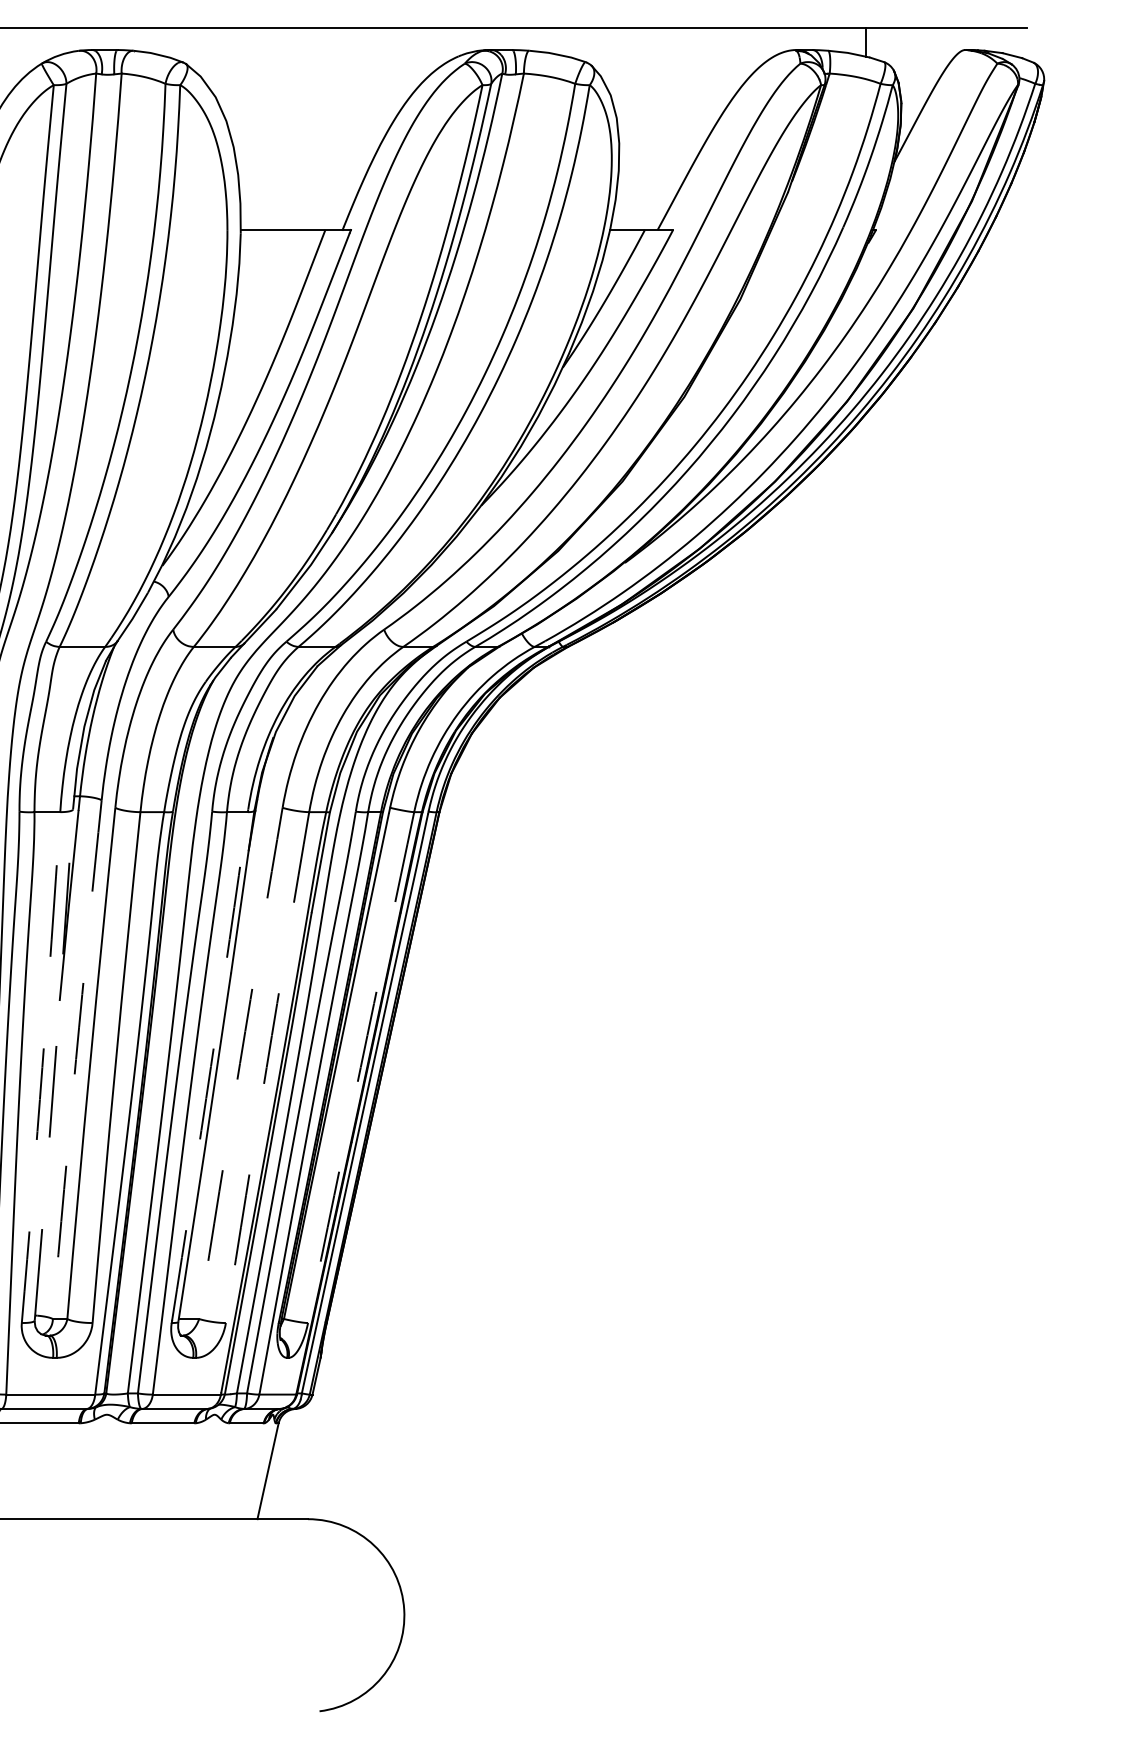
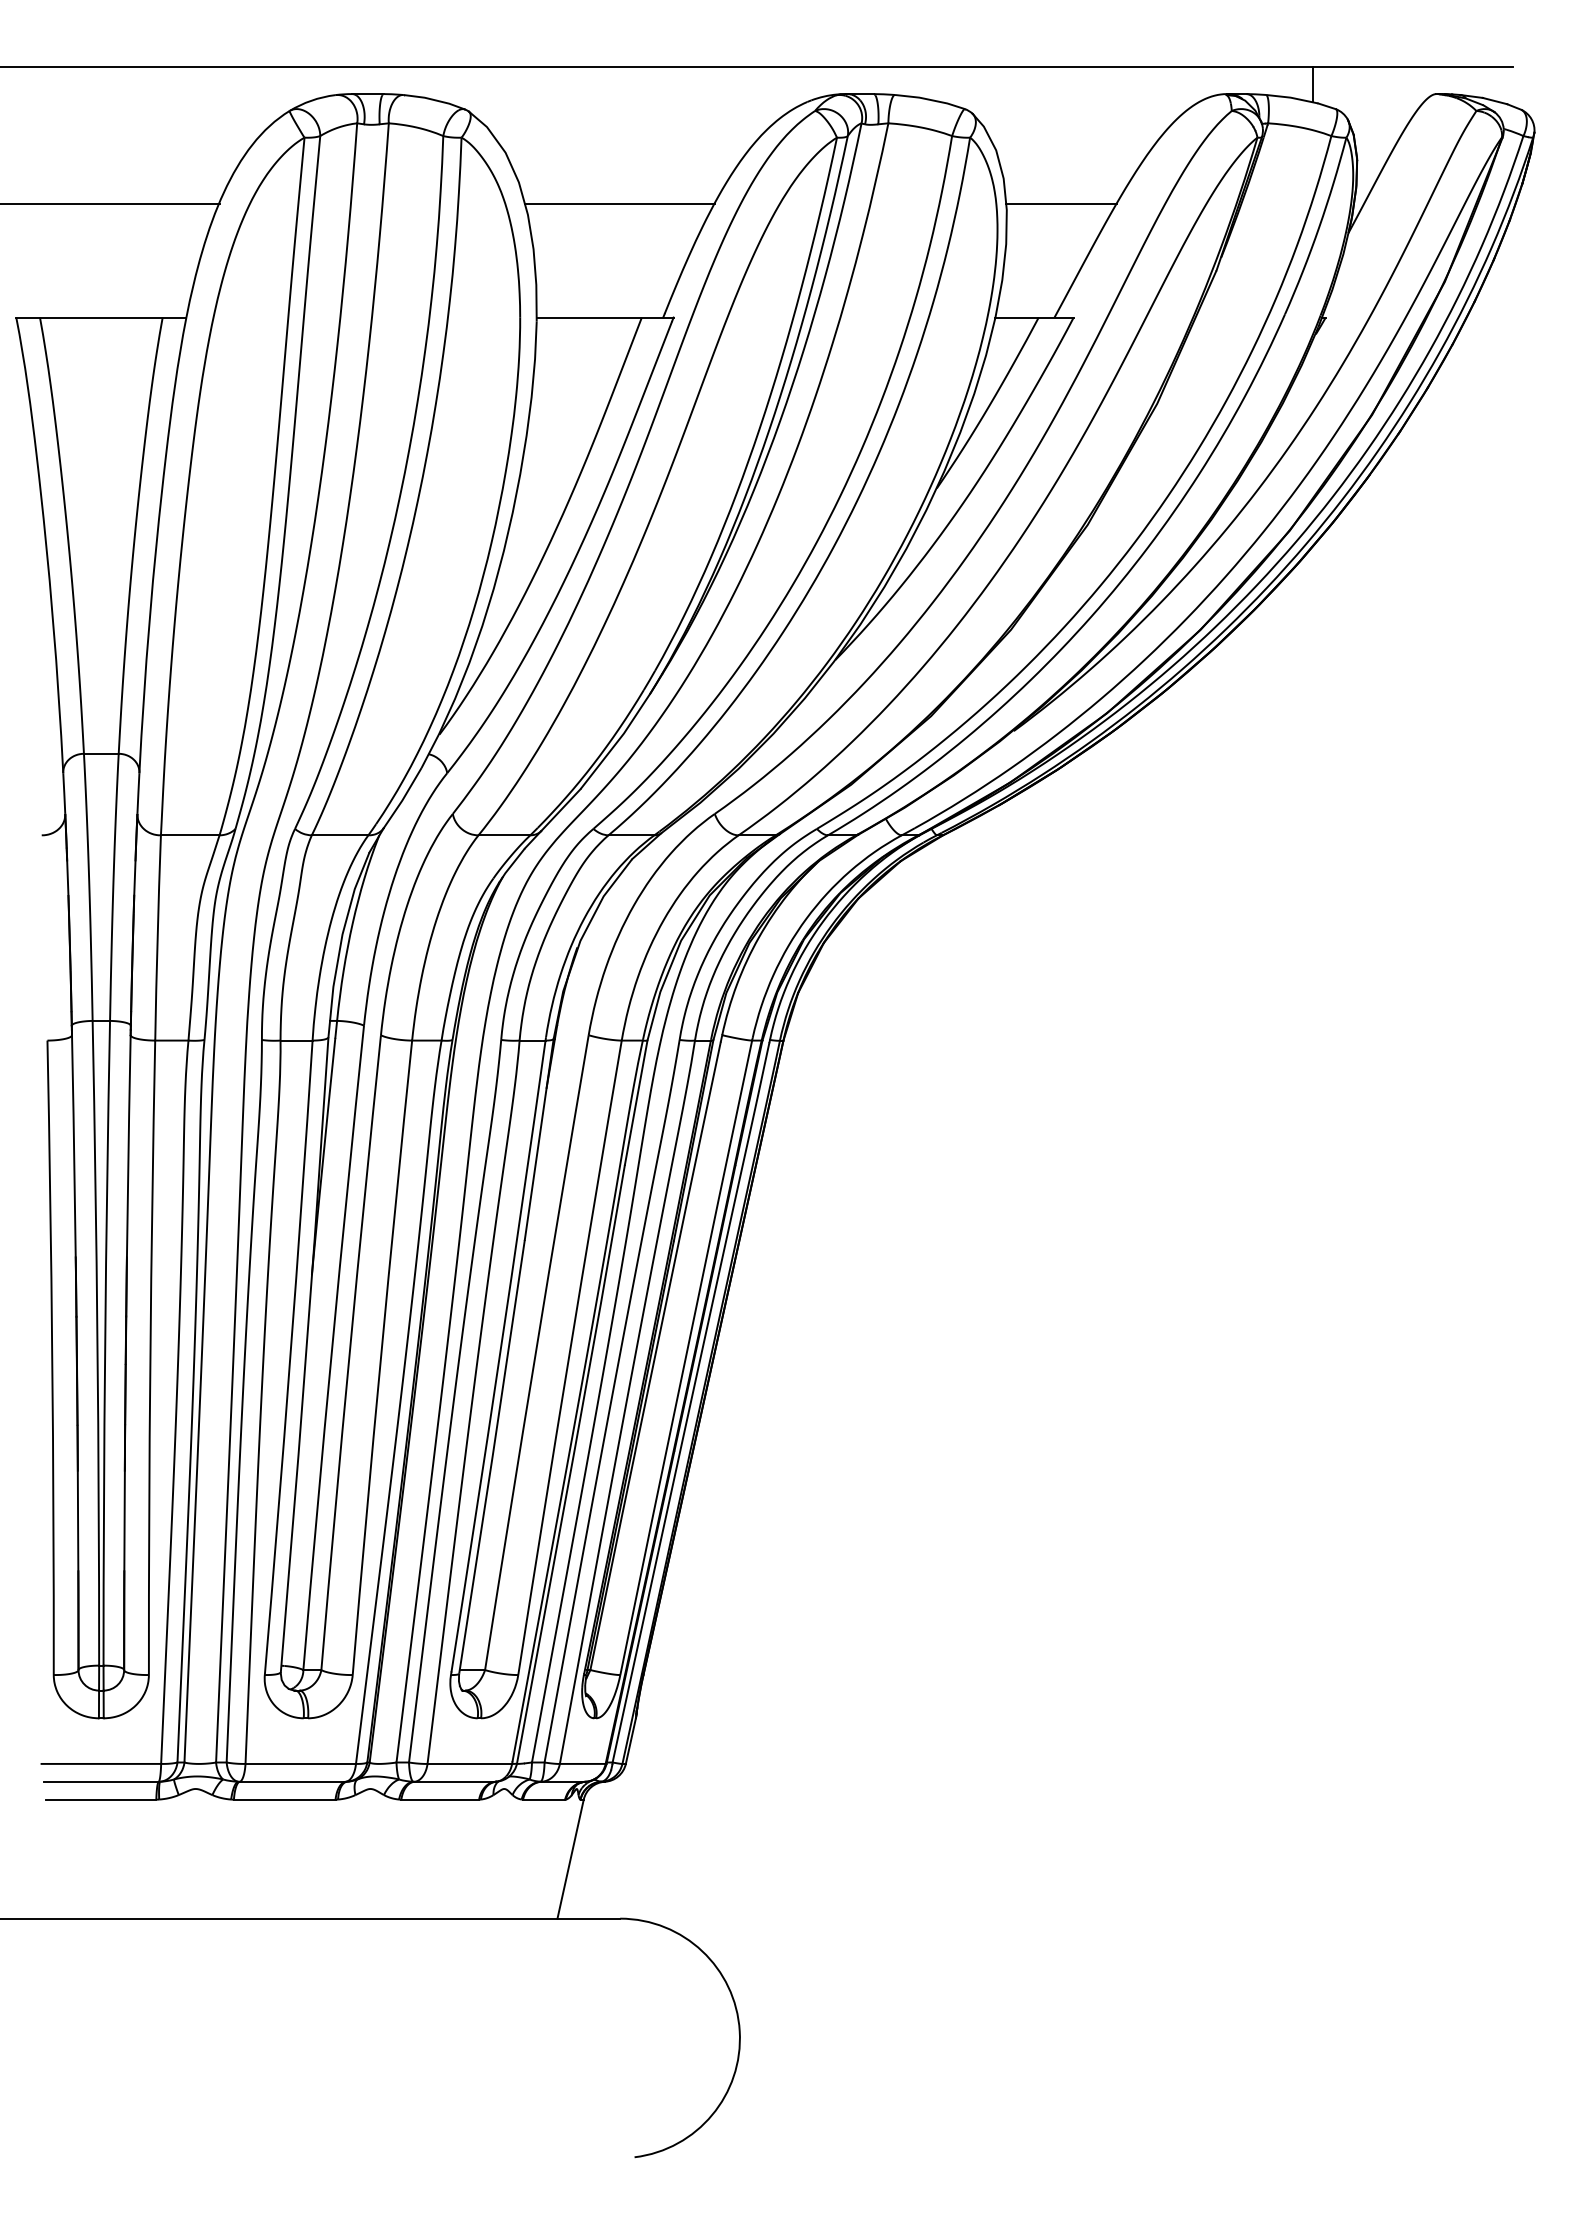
line: (307, 138) -> (619, 203), added
line: (663, 138) -> (1061, 203), added
arc: (76, 1059) -> (332, 1347), dashed -> solid
arc: (239, 1063) -> (535, 1352), dashed -> solid
line: (55, 1064) -> (306, 1354), dashed -> solid
arc: (210, 1066) -> (499, 1356), dashed -> solid
arc: (42, 1067) -> (290, 1357), dashed -> solid
arc: (266, 1067) -> (568, 1357), dashed -> solid
arc: (360, 1067) -> (685, 1357), dashed -> solid

